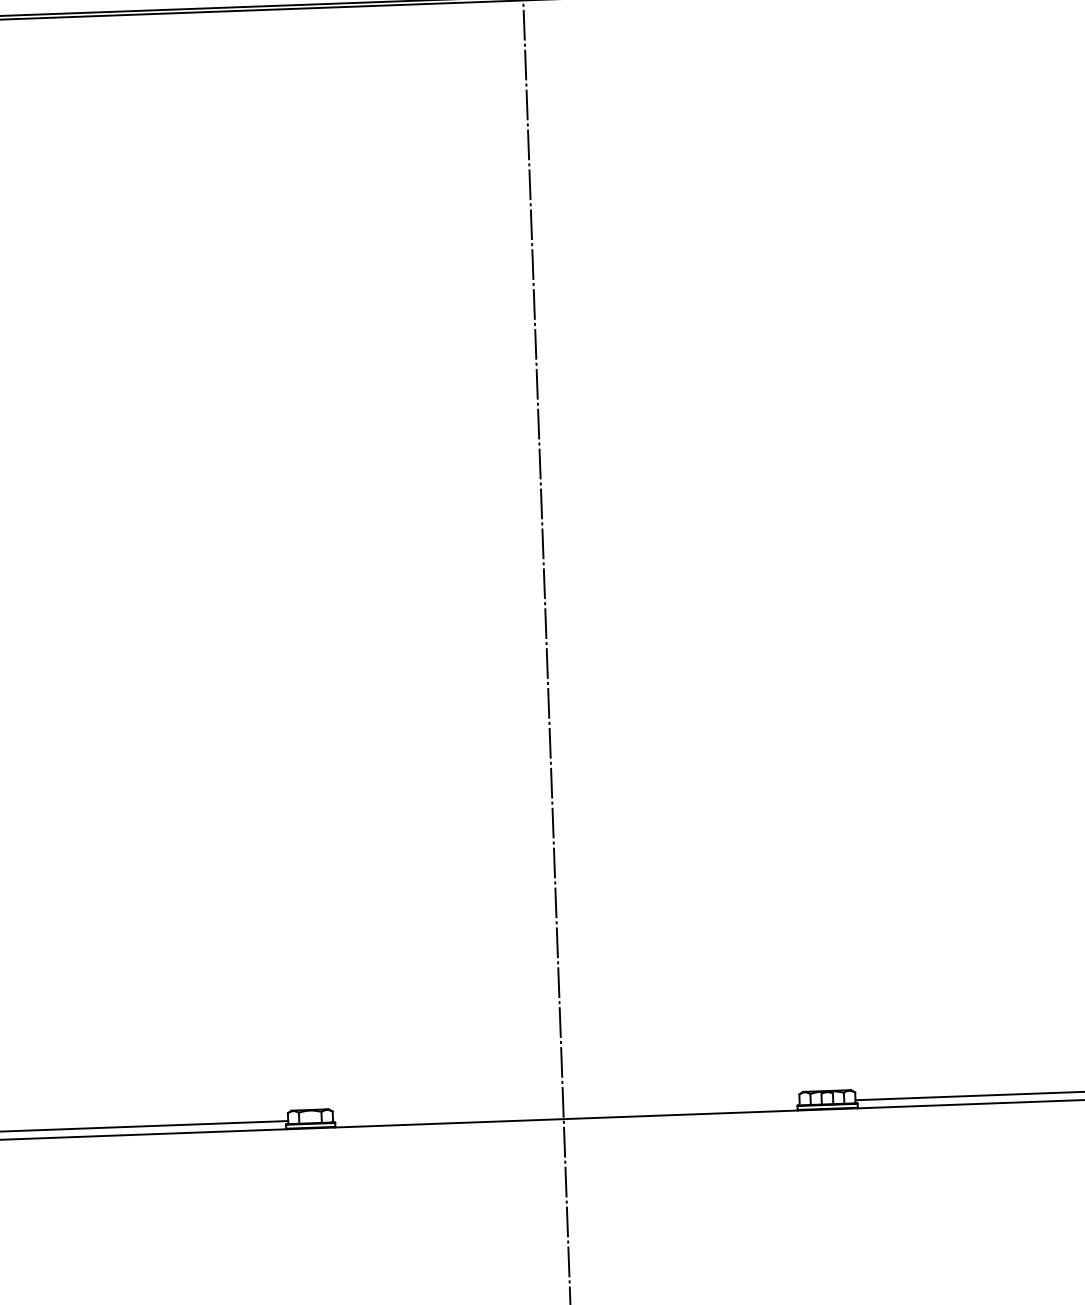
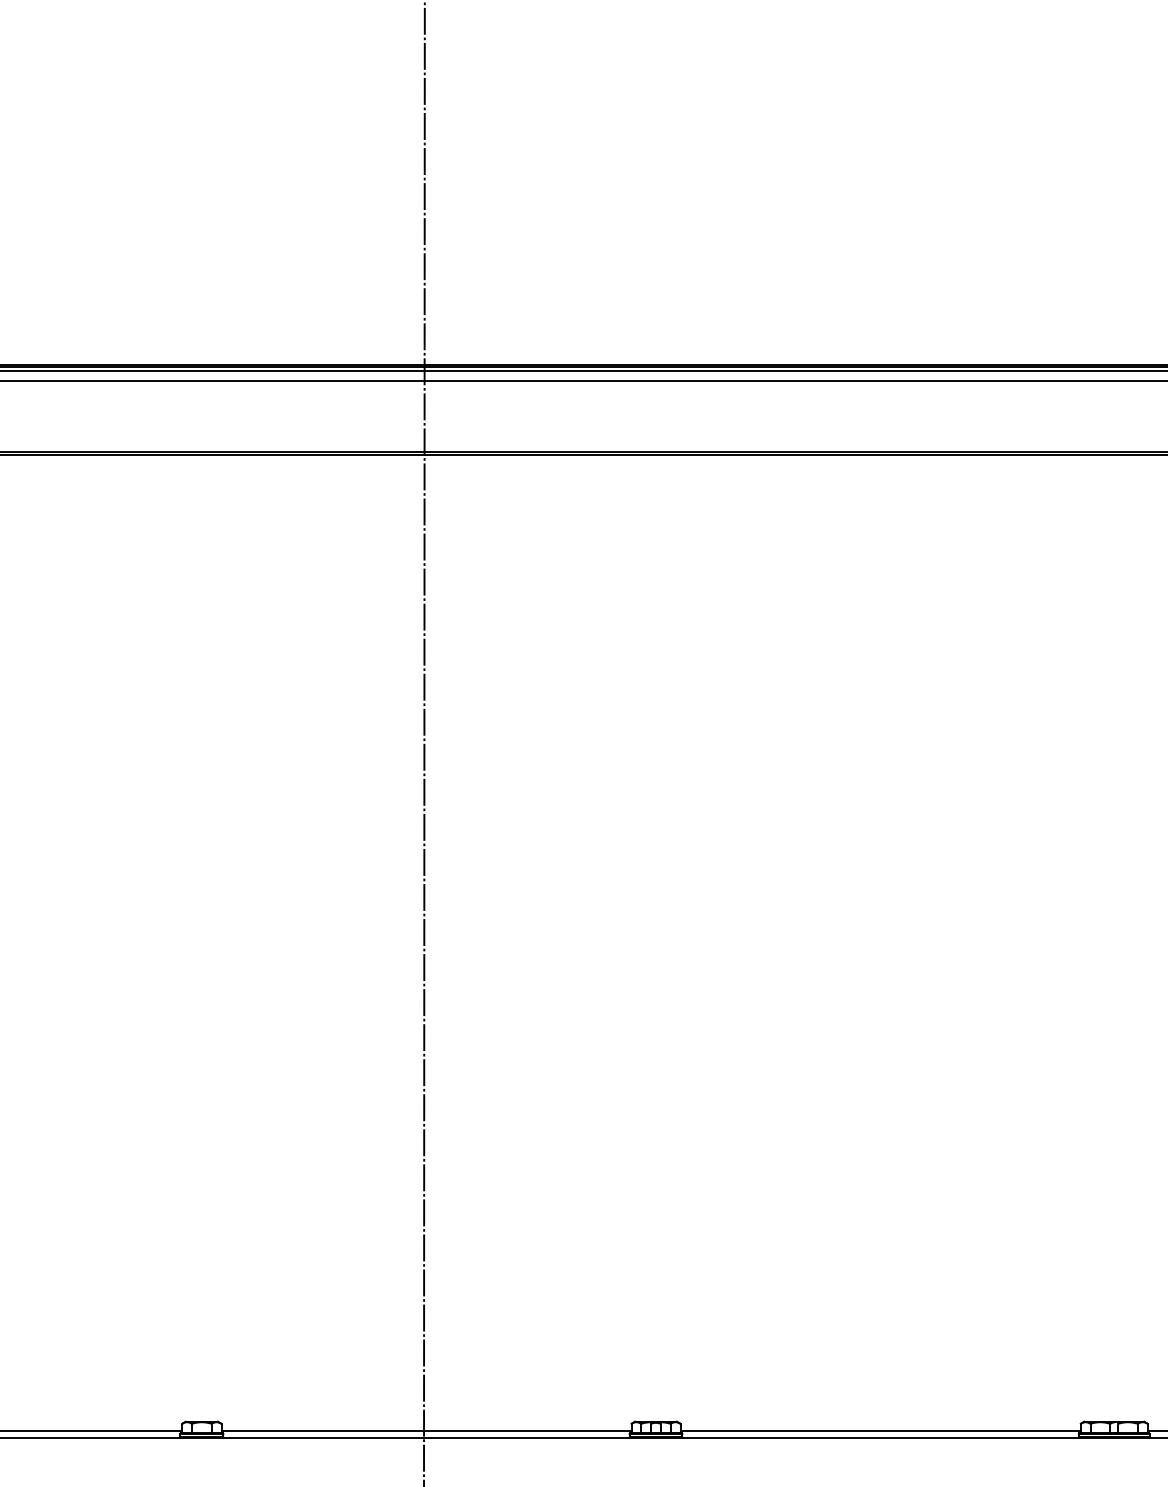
line: (566, 1110) -> (426, 1430), added

